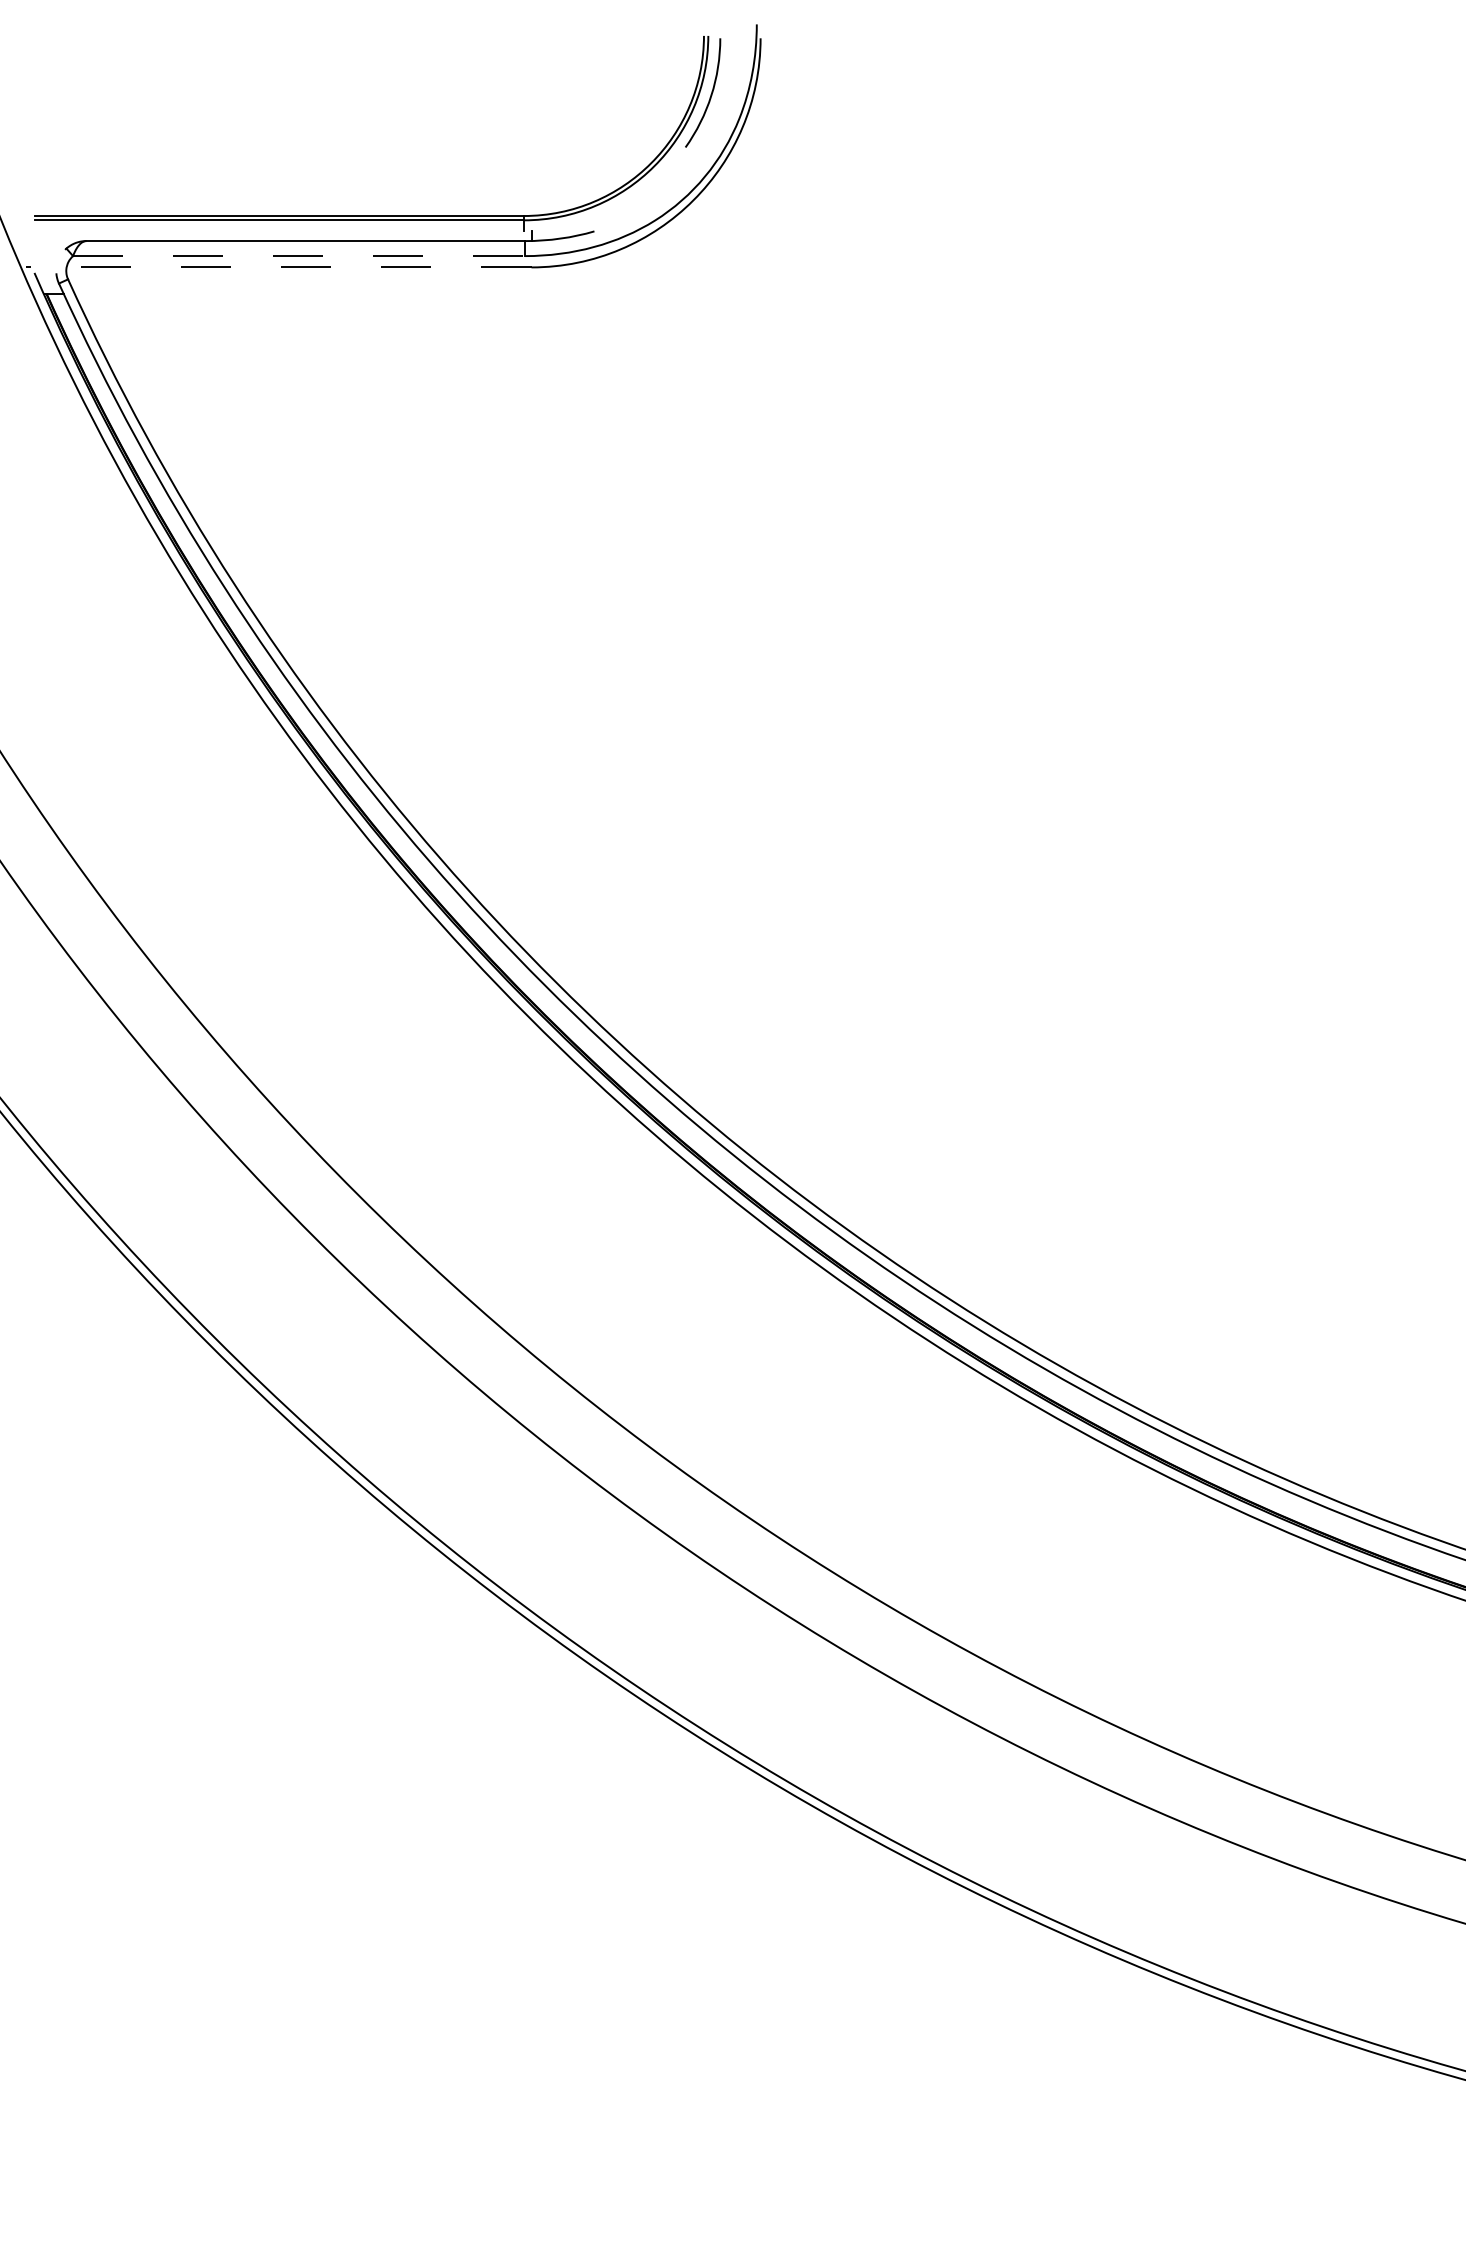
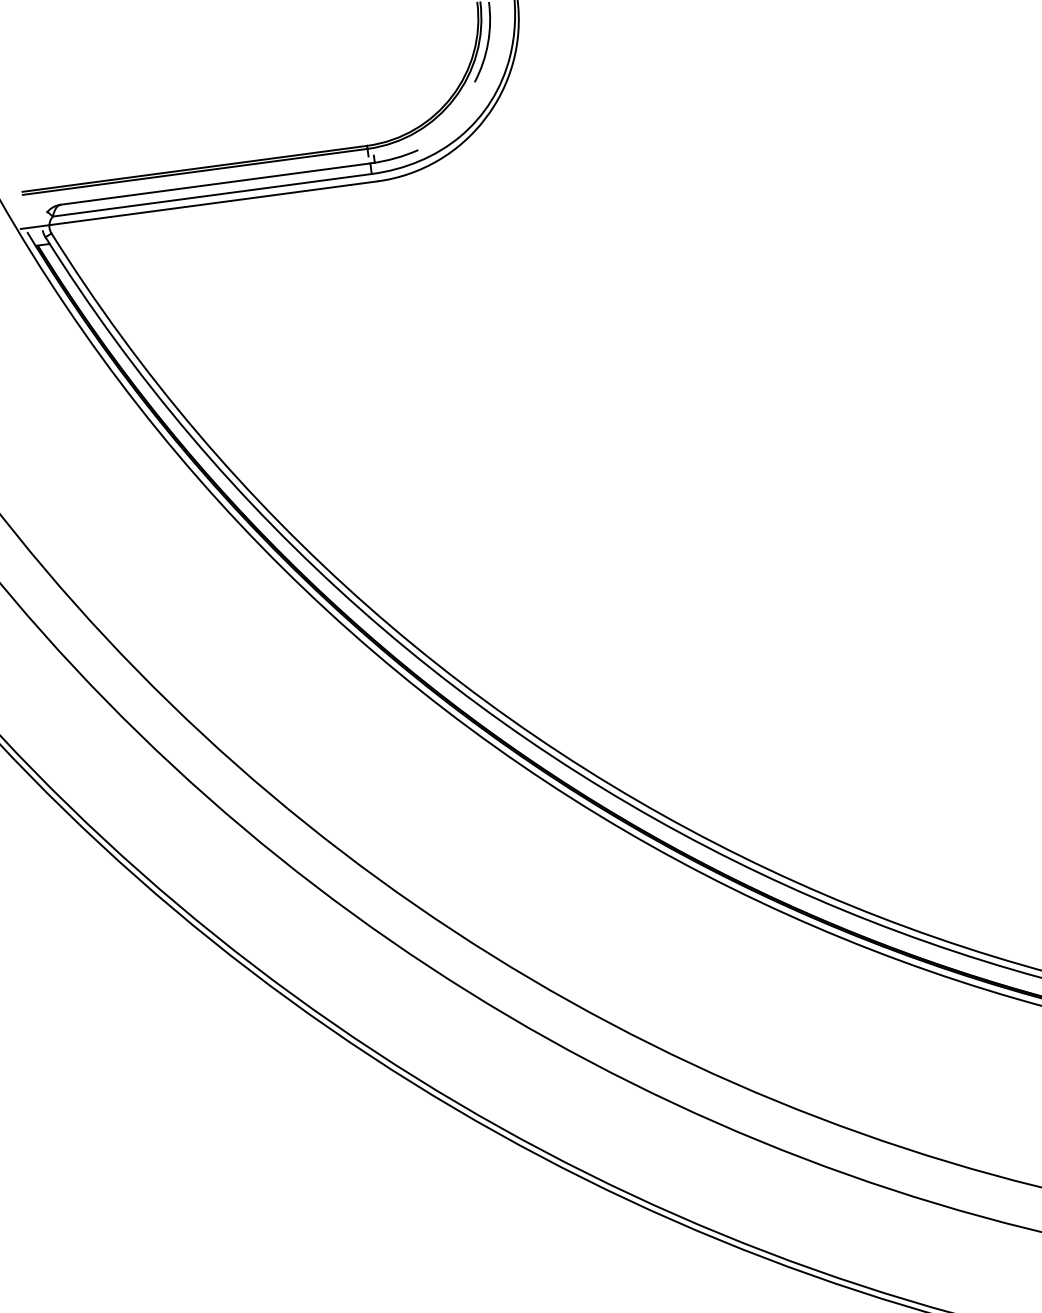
line: (299, 256) -> (212, 195), dashed -> solid
line: (278, 267) -> (198, 205), dashed -> solid

